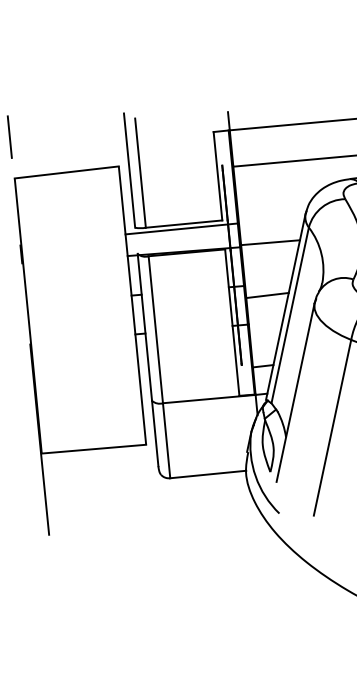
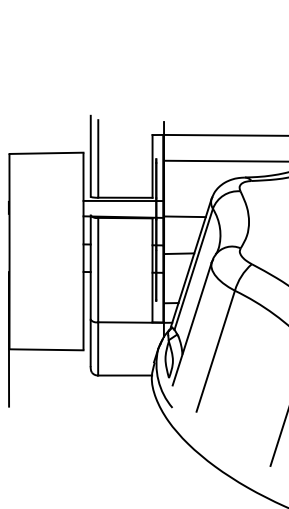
line: (9, 137) -> (8, 124), removed

